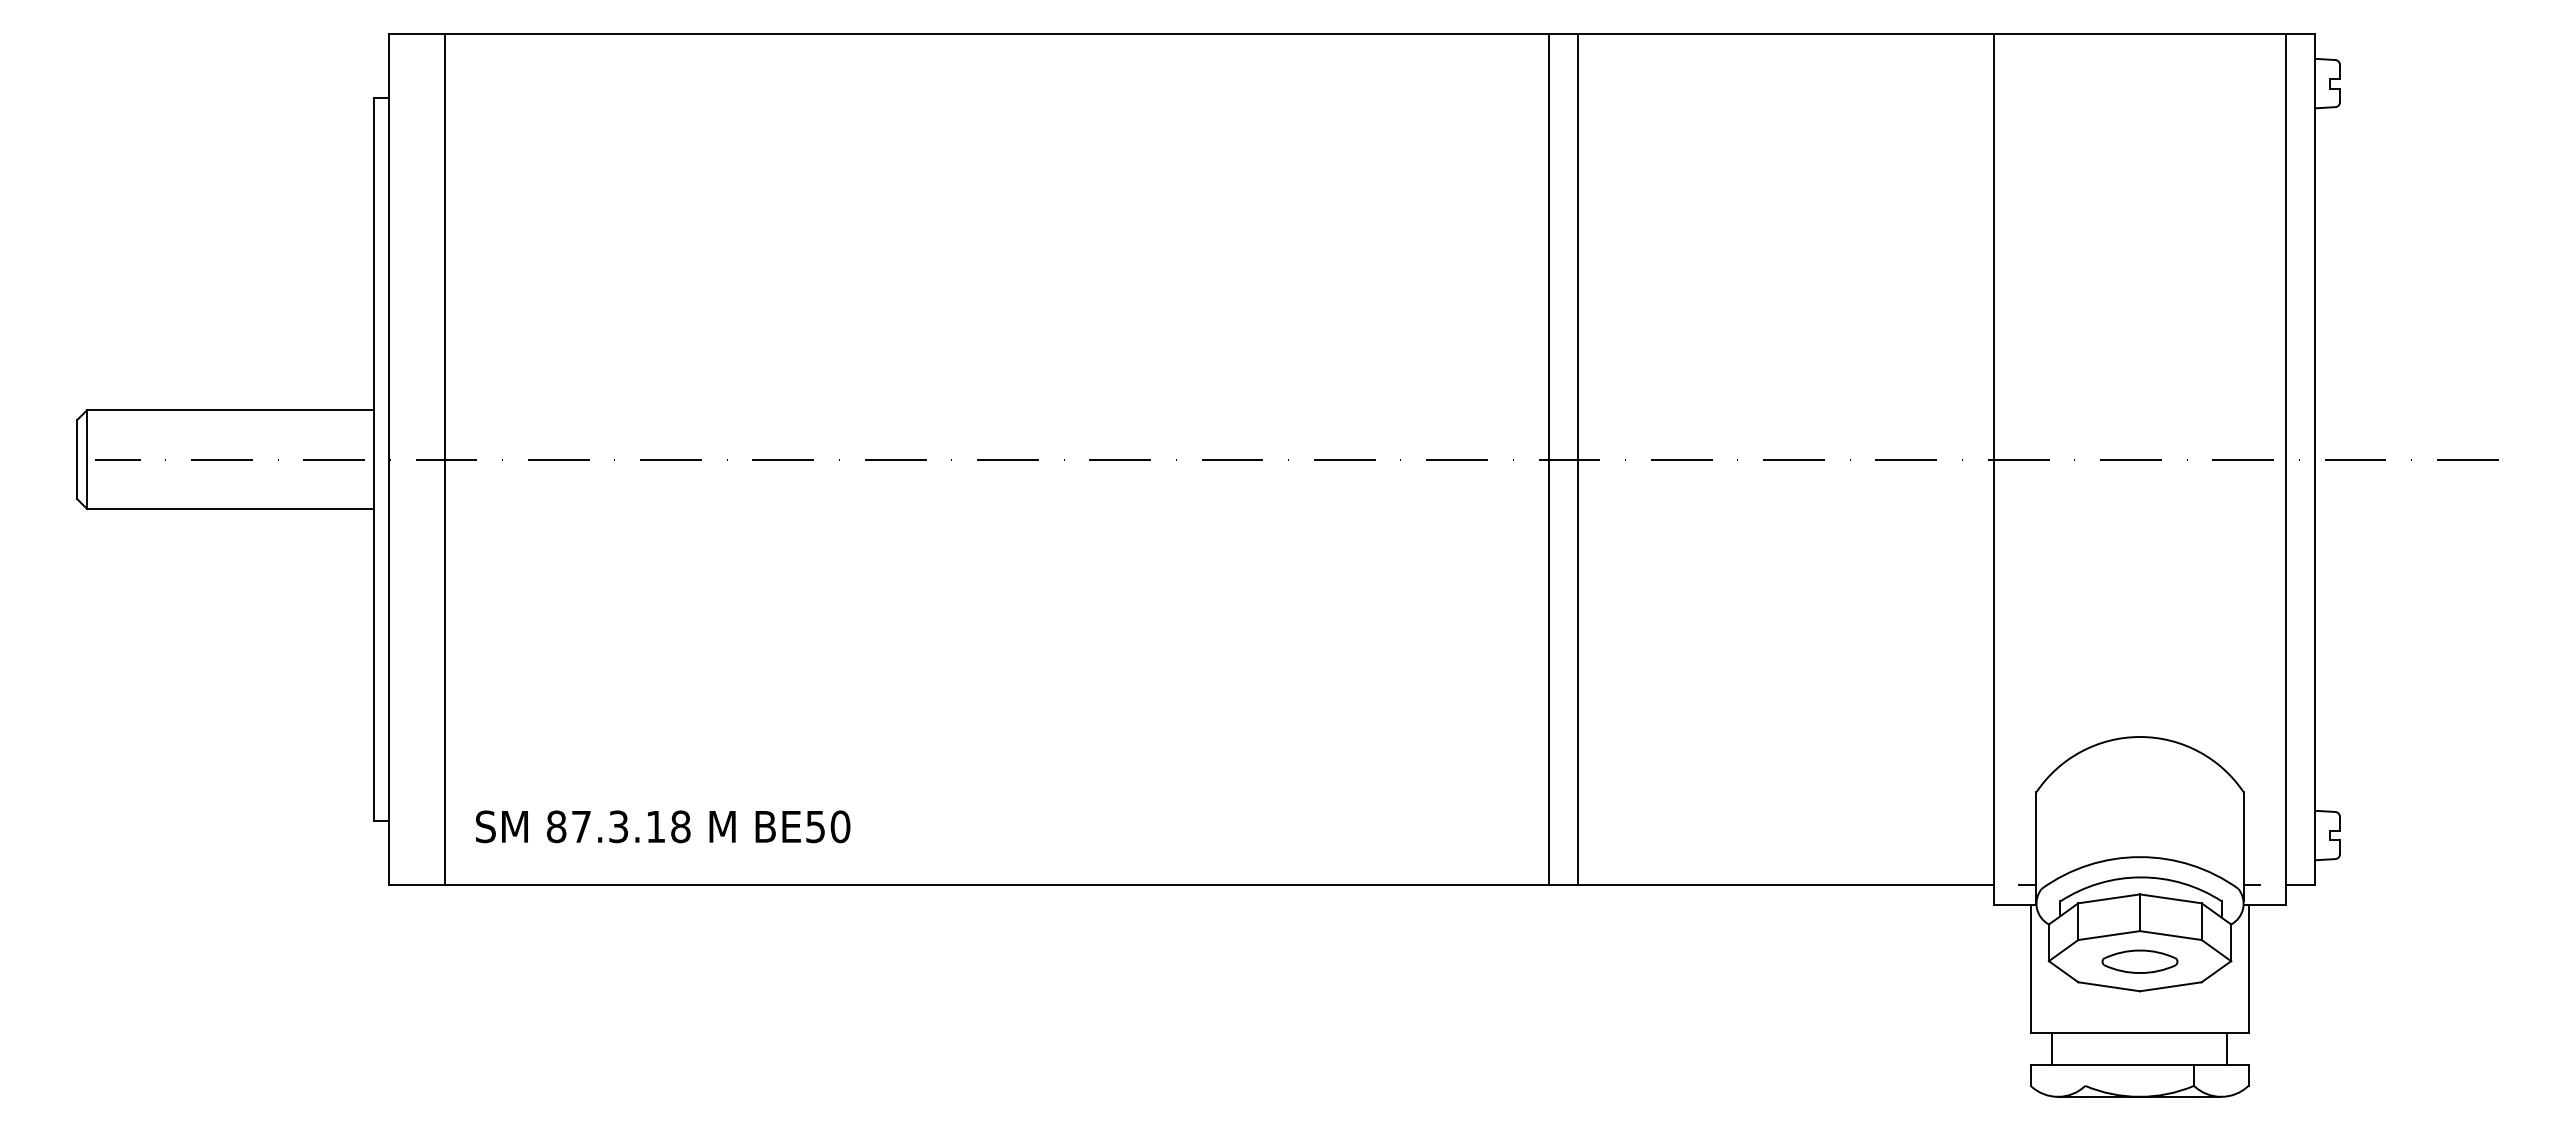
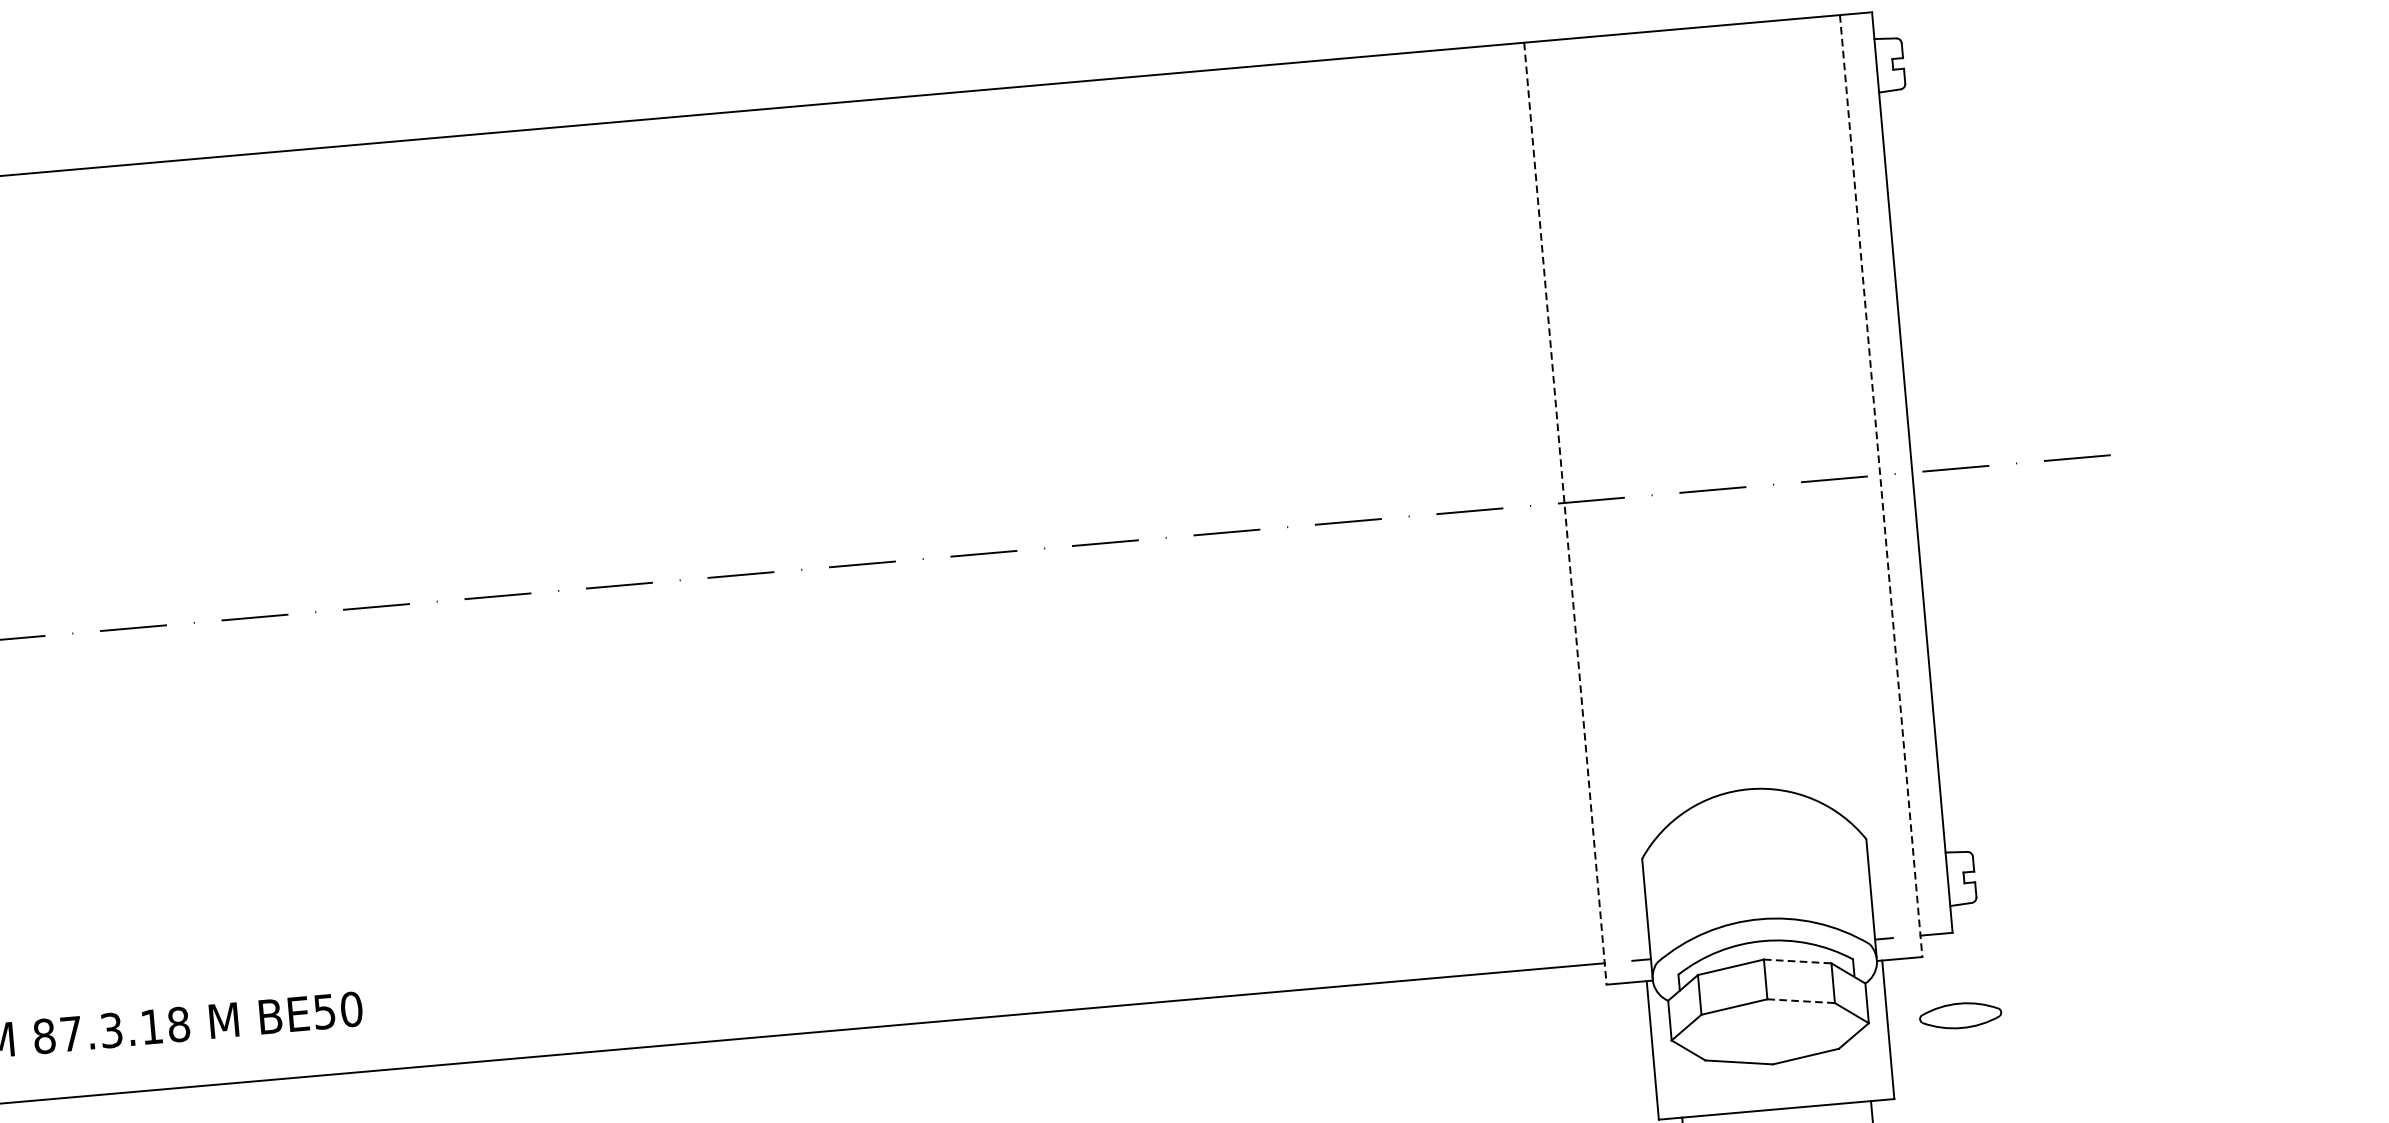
line: (1548, 459) -> (1082, 545), removed
line: (1578, 459) -> (1115, 542), removed
line: (1993, 469) -> (1565, 513), solid -> dashed
line: (2285, 469) -> (1881, 486), solid -> dashed
line: (2171, 898) -> (1798, 961), solid -> dashed
line: (2171, 935) -> (1801, 1001), solid -> dashed
part: (2139, 961) -> (1960, 1015), moved

